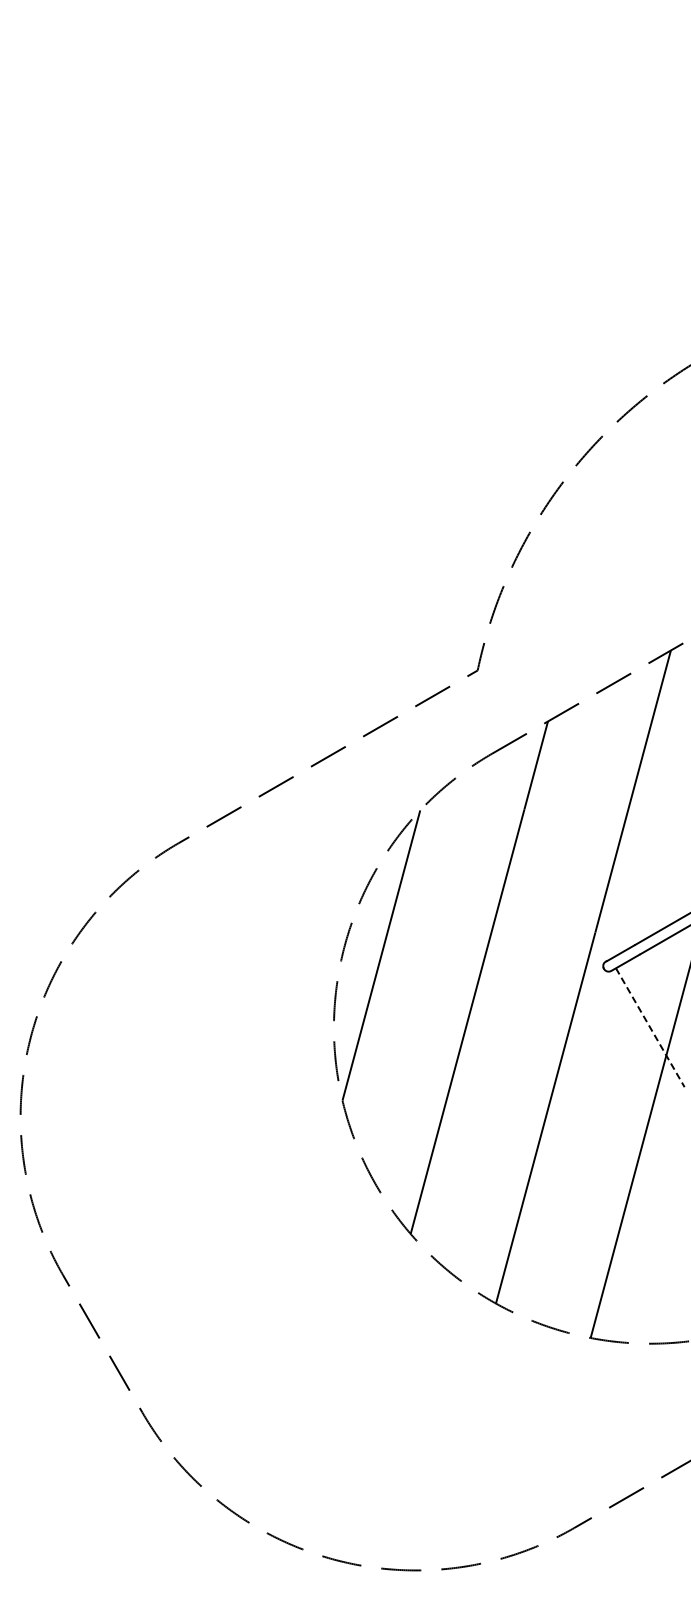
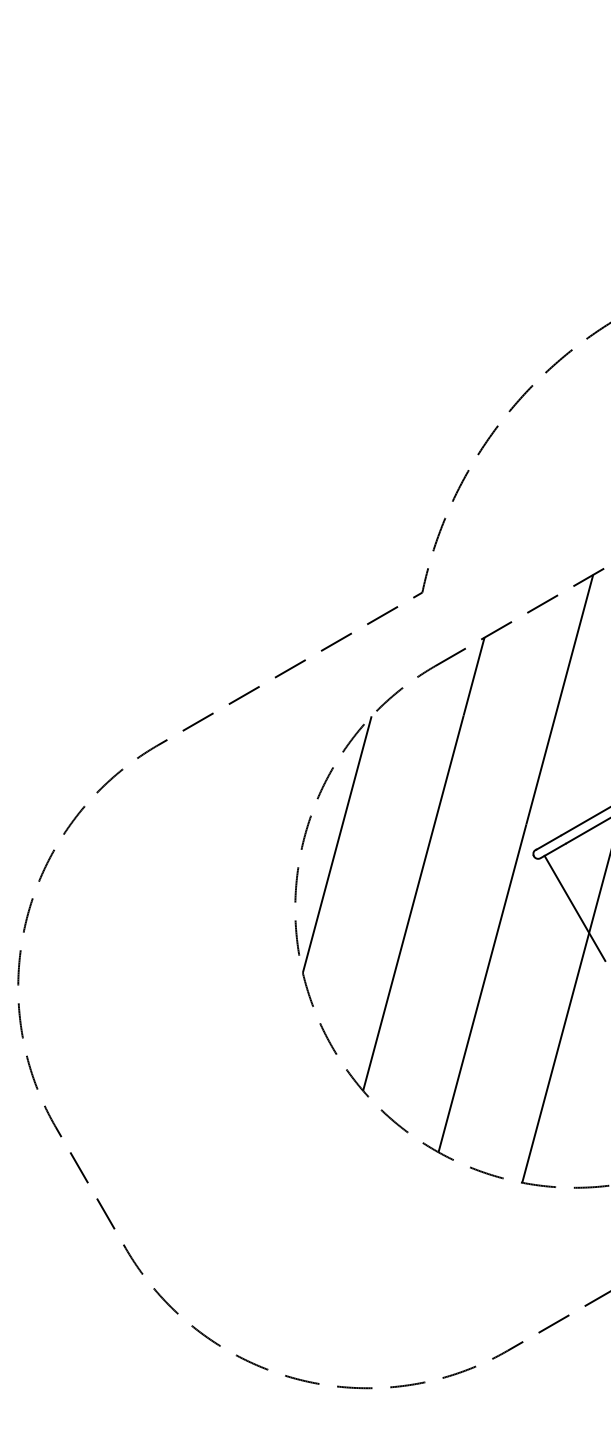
line: (650, 1027) -> (575, 908), dashed -> solid

